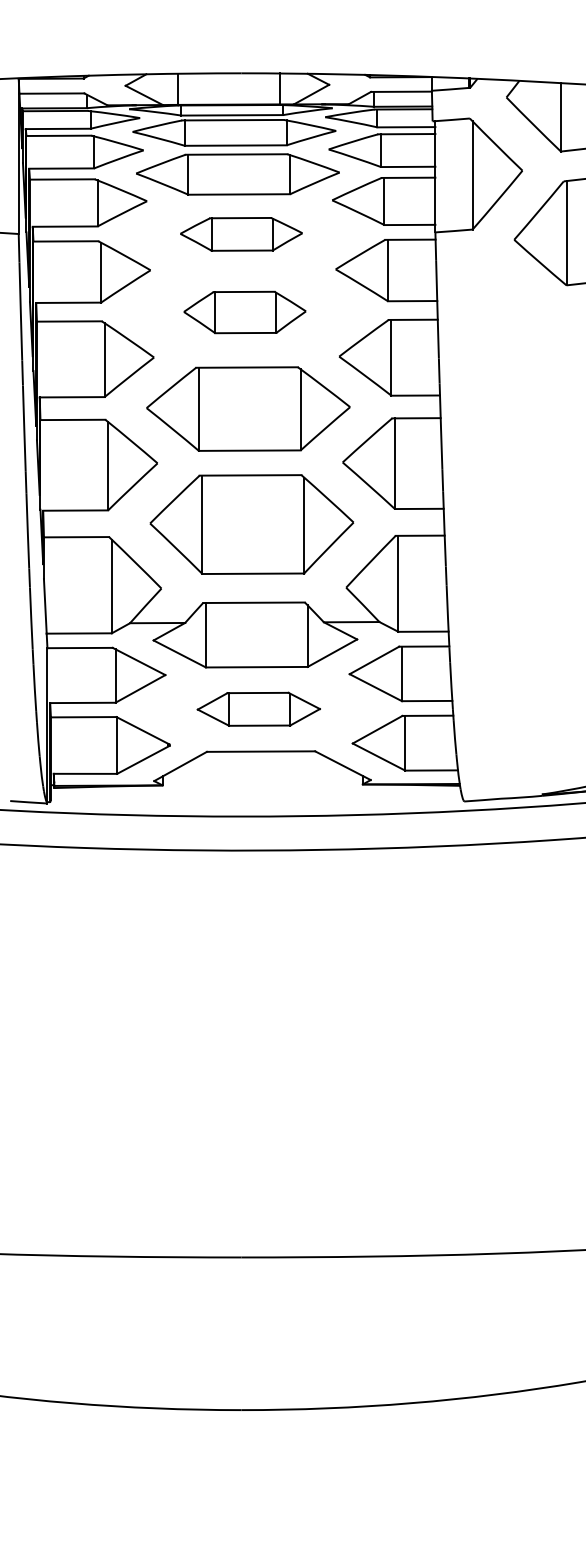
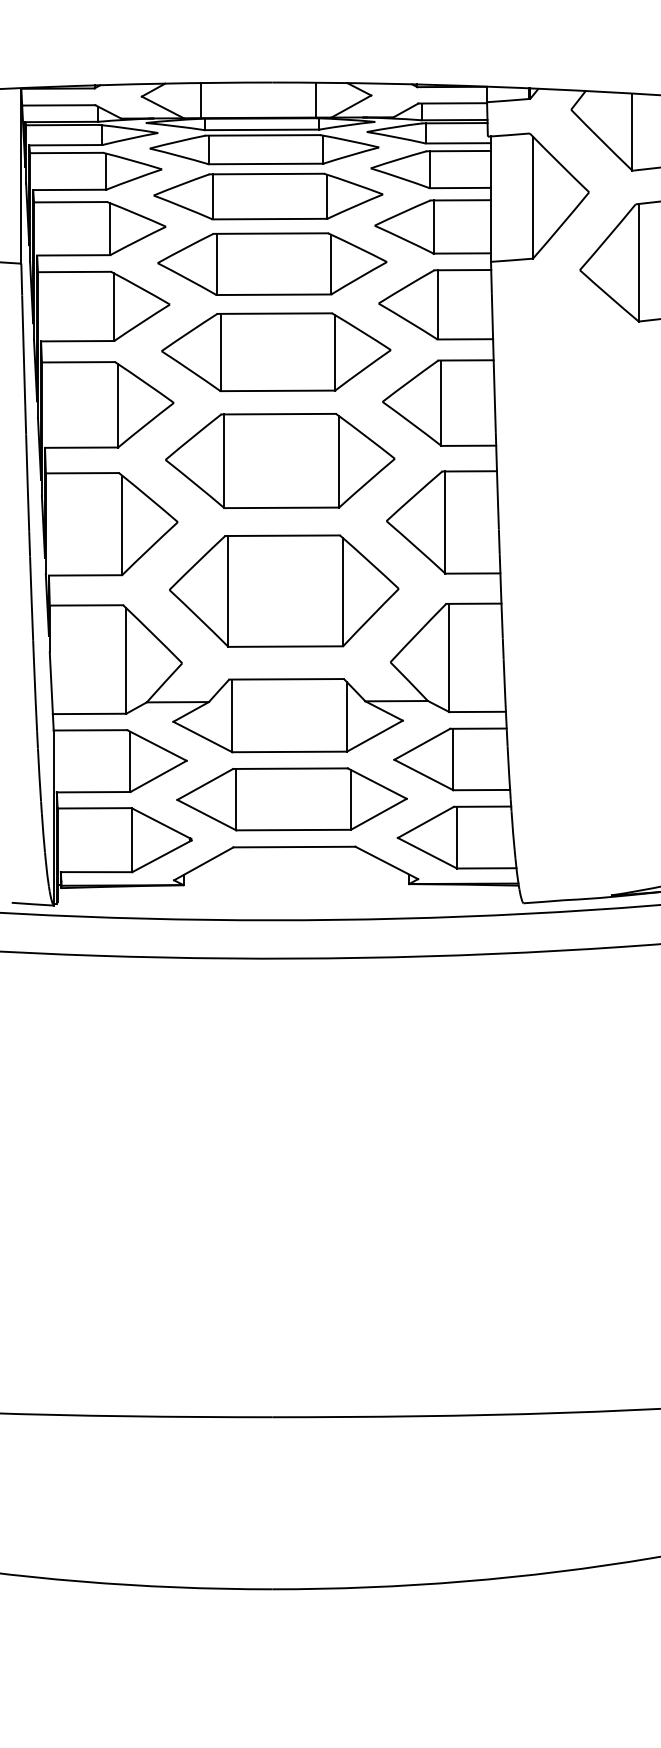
part: (241, 233) -> (272, 263), size x1.67
part: (245, 311) -> (276, 351), size x1.67
part: (258, 709) -> (291, 799), size x1.67

